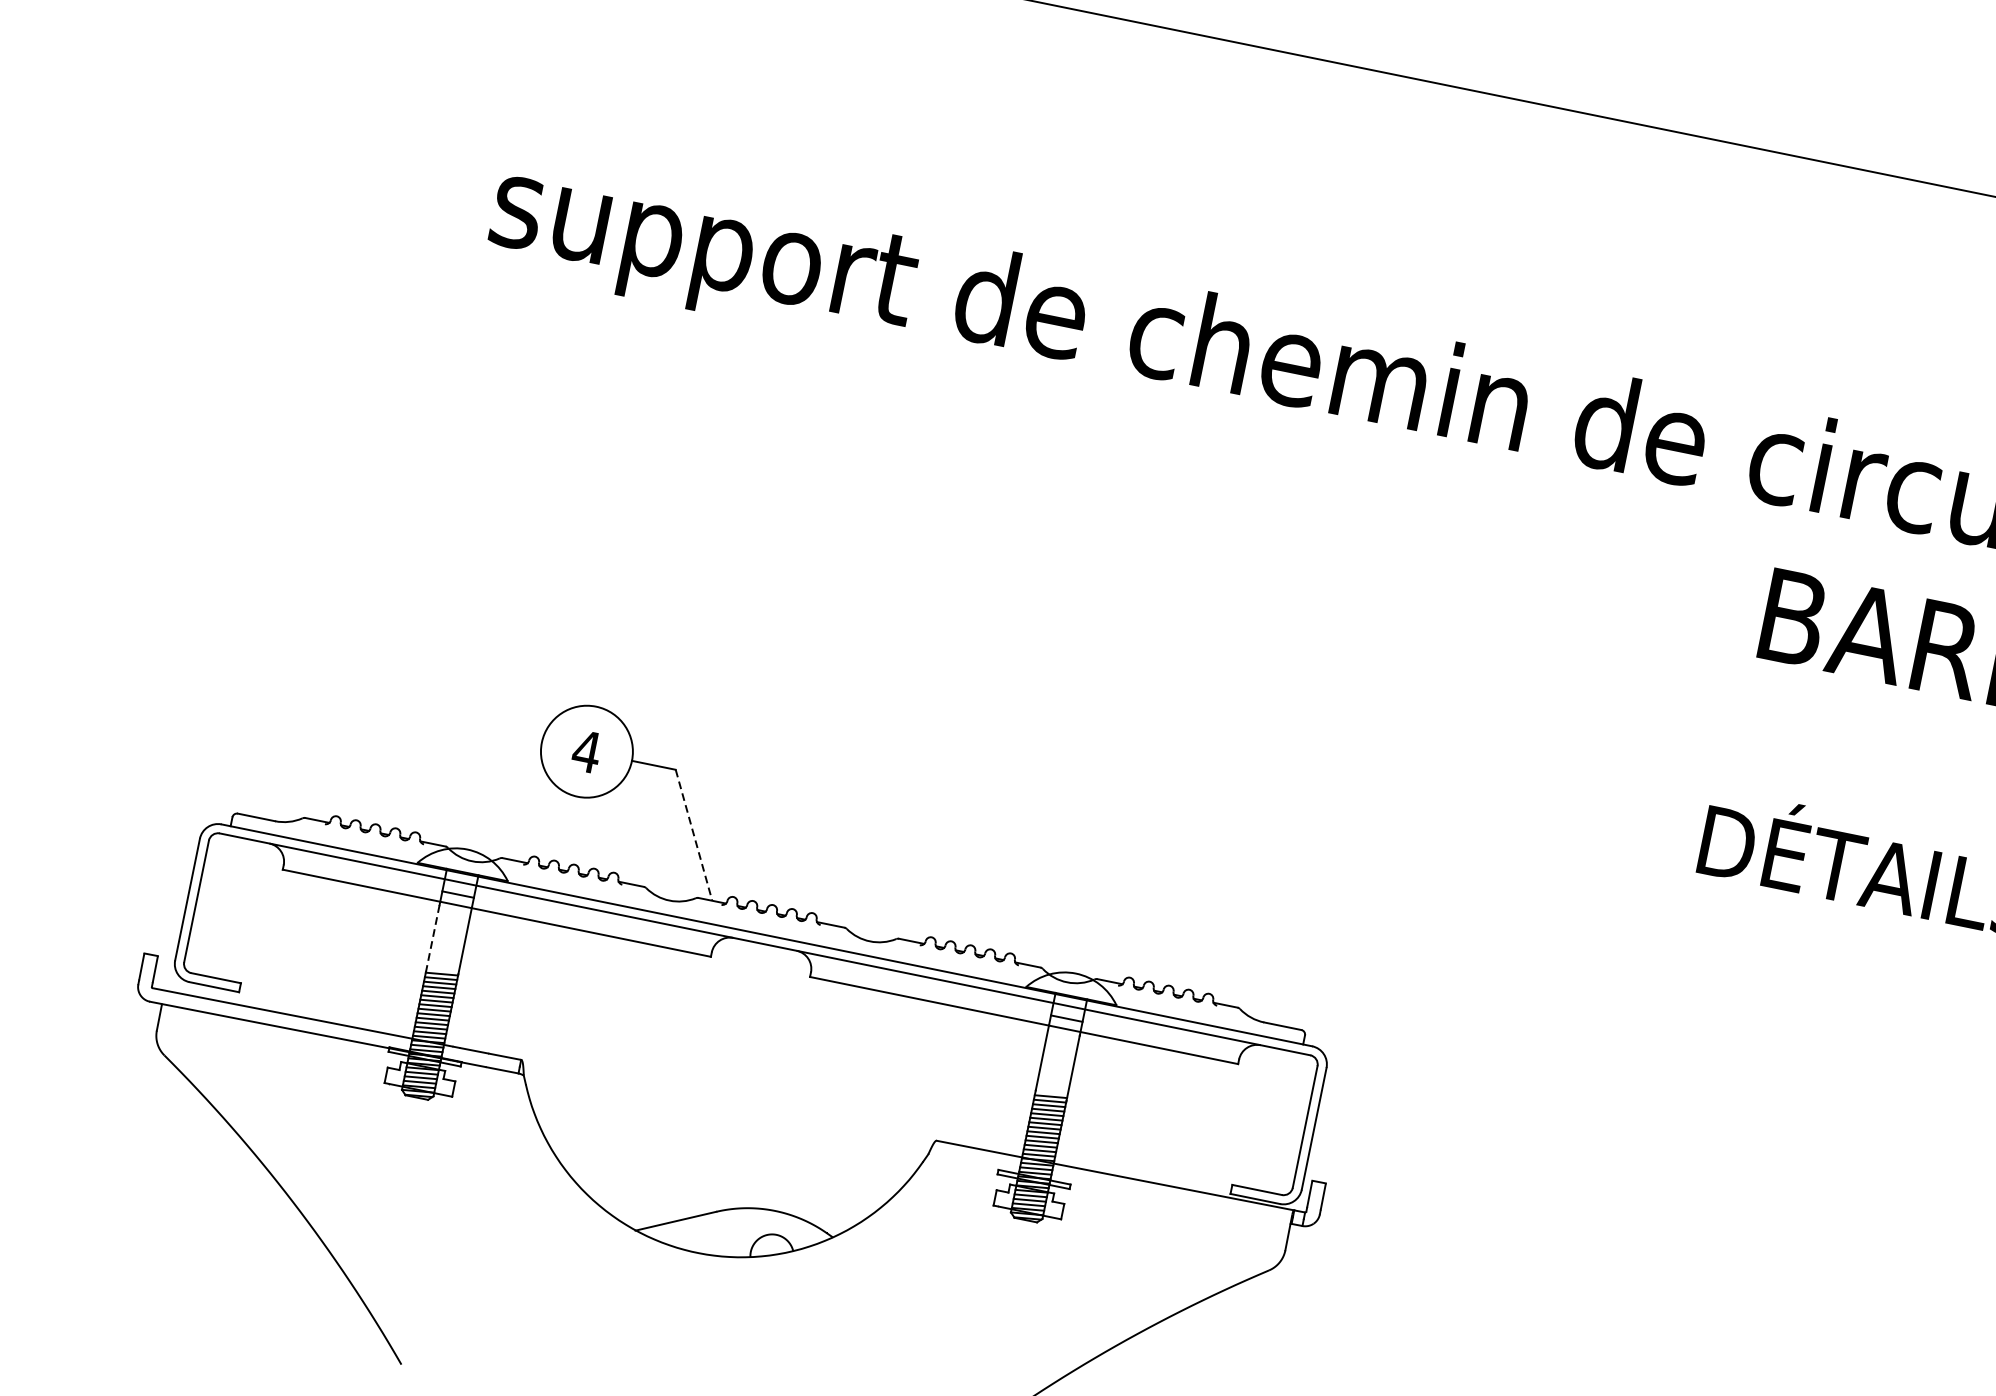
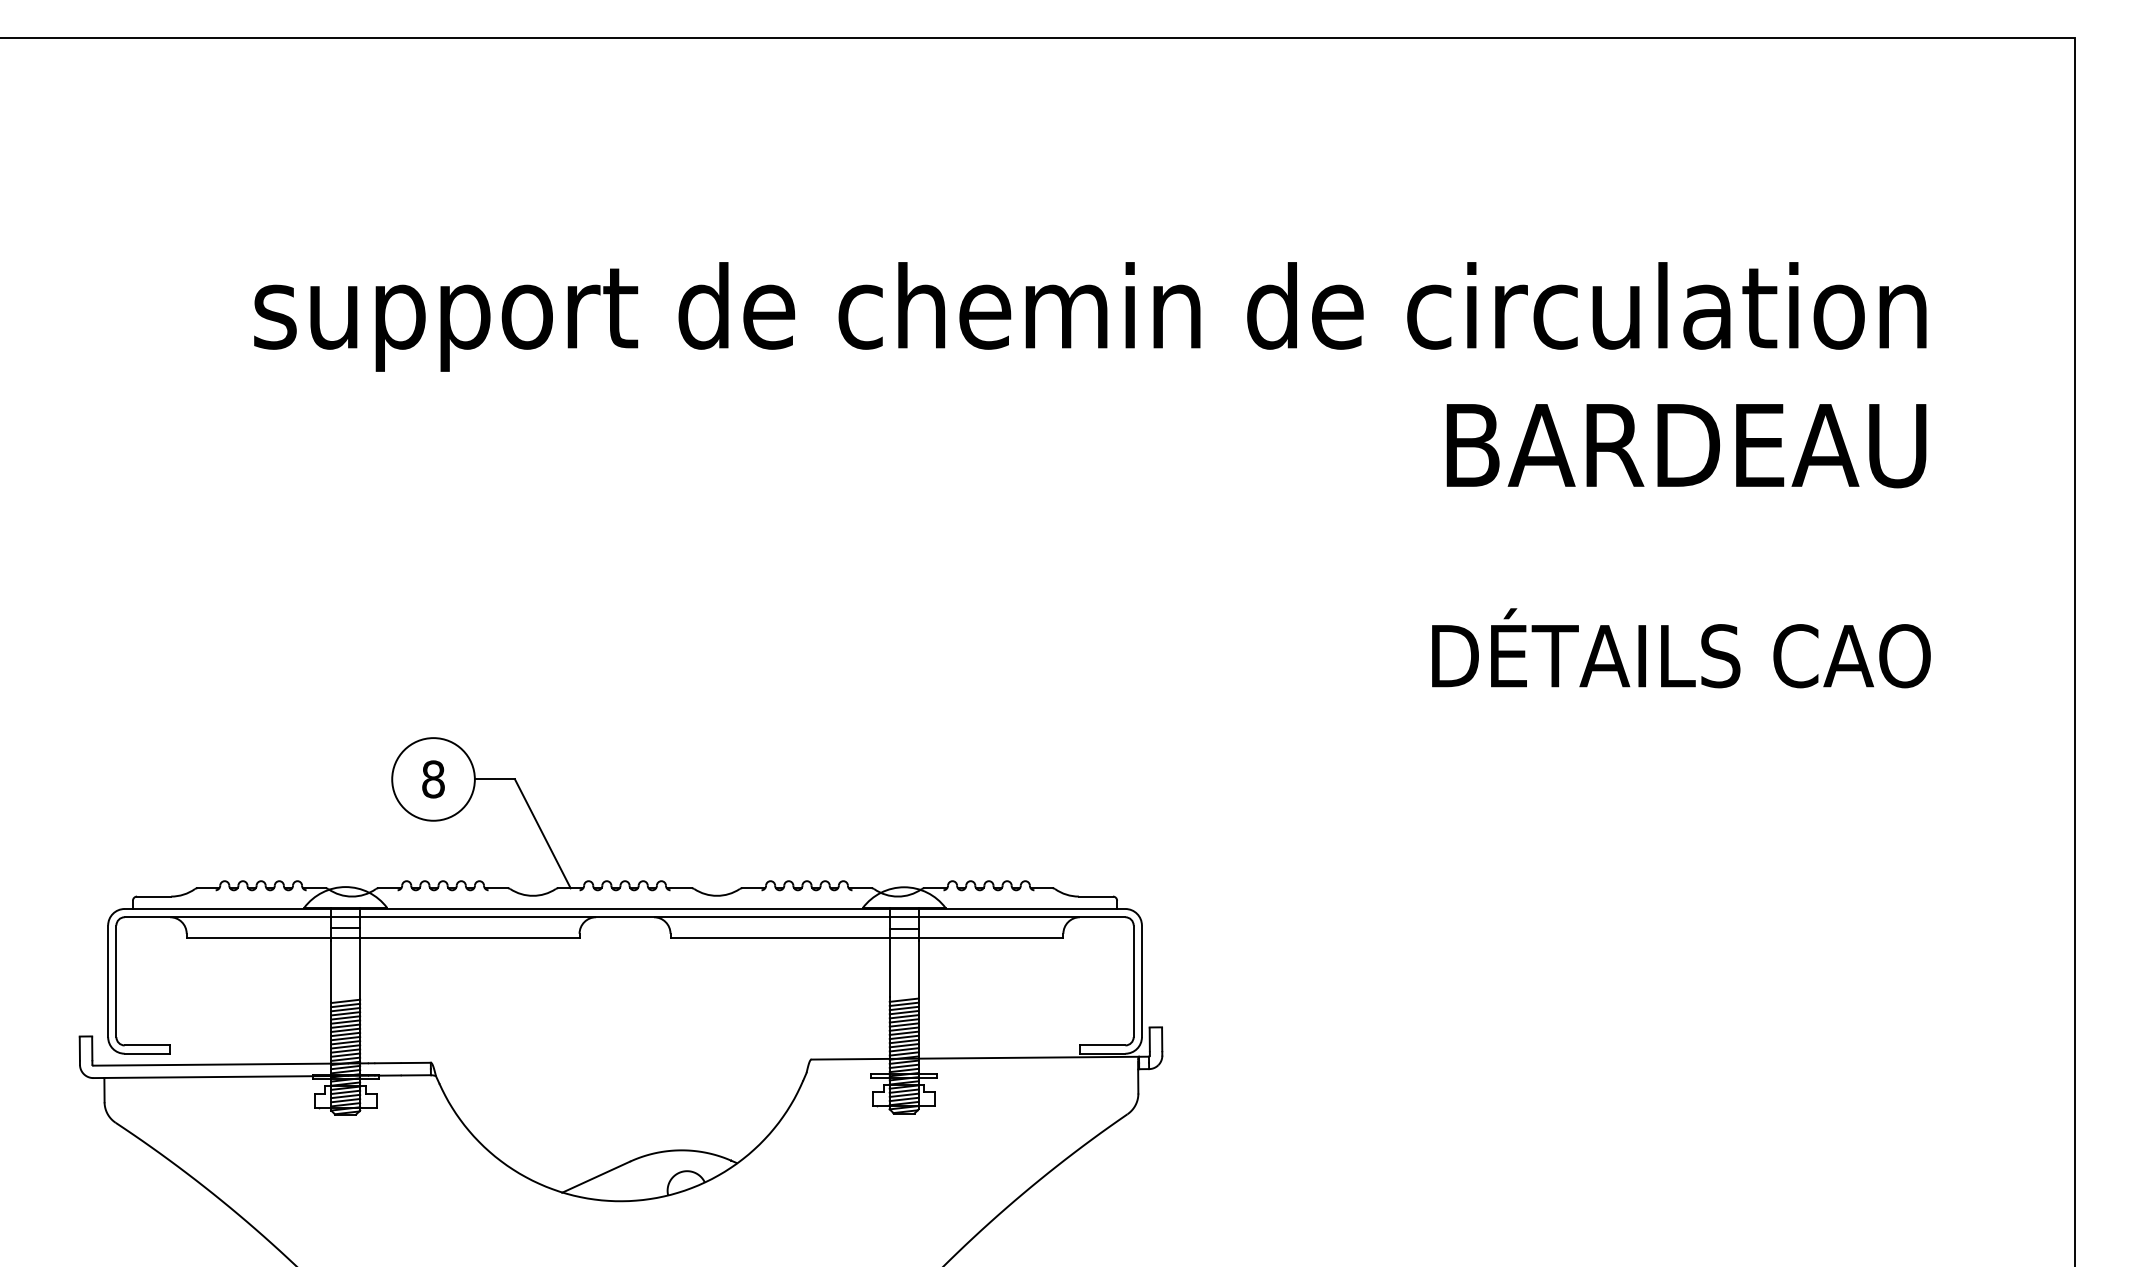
text: (586, 751) -> (433, 779), 4 -> 8
line: (694, 836) -> (543, 834), dashed -> solid
line: (433, 938) -> (331, 971), dashed -> solid

